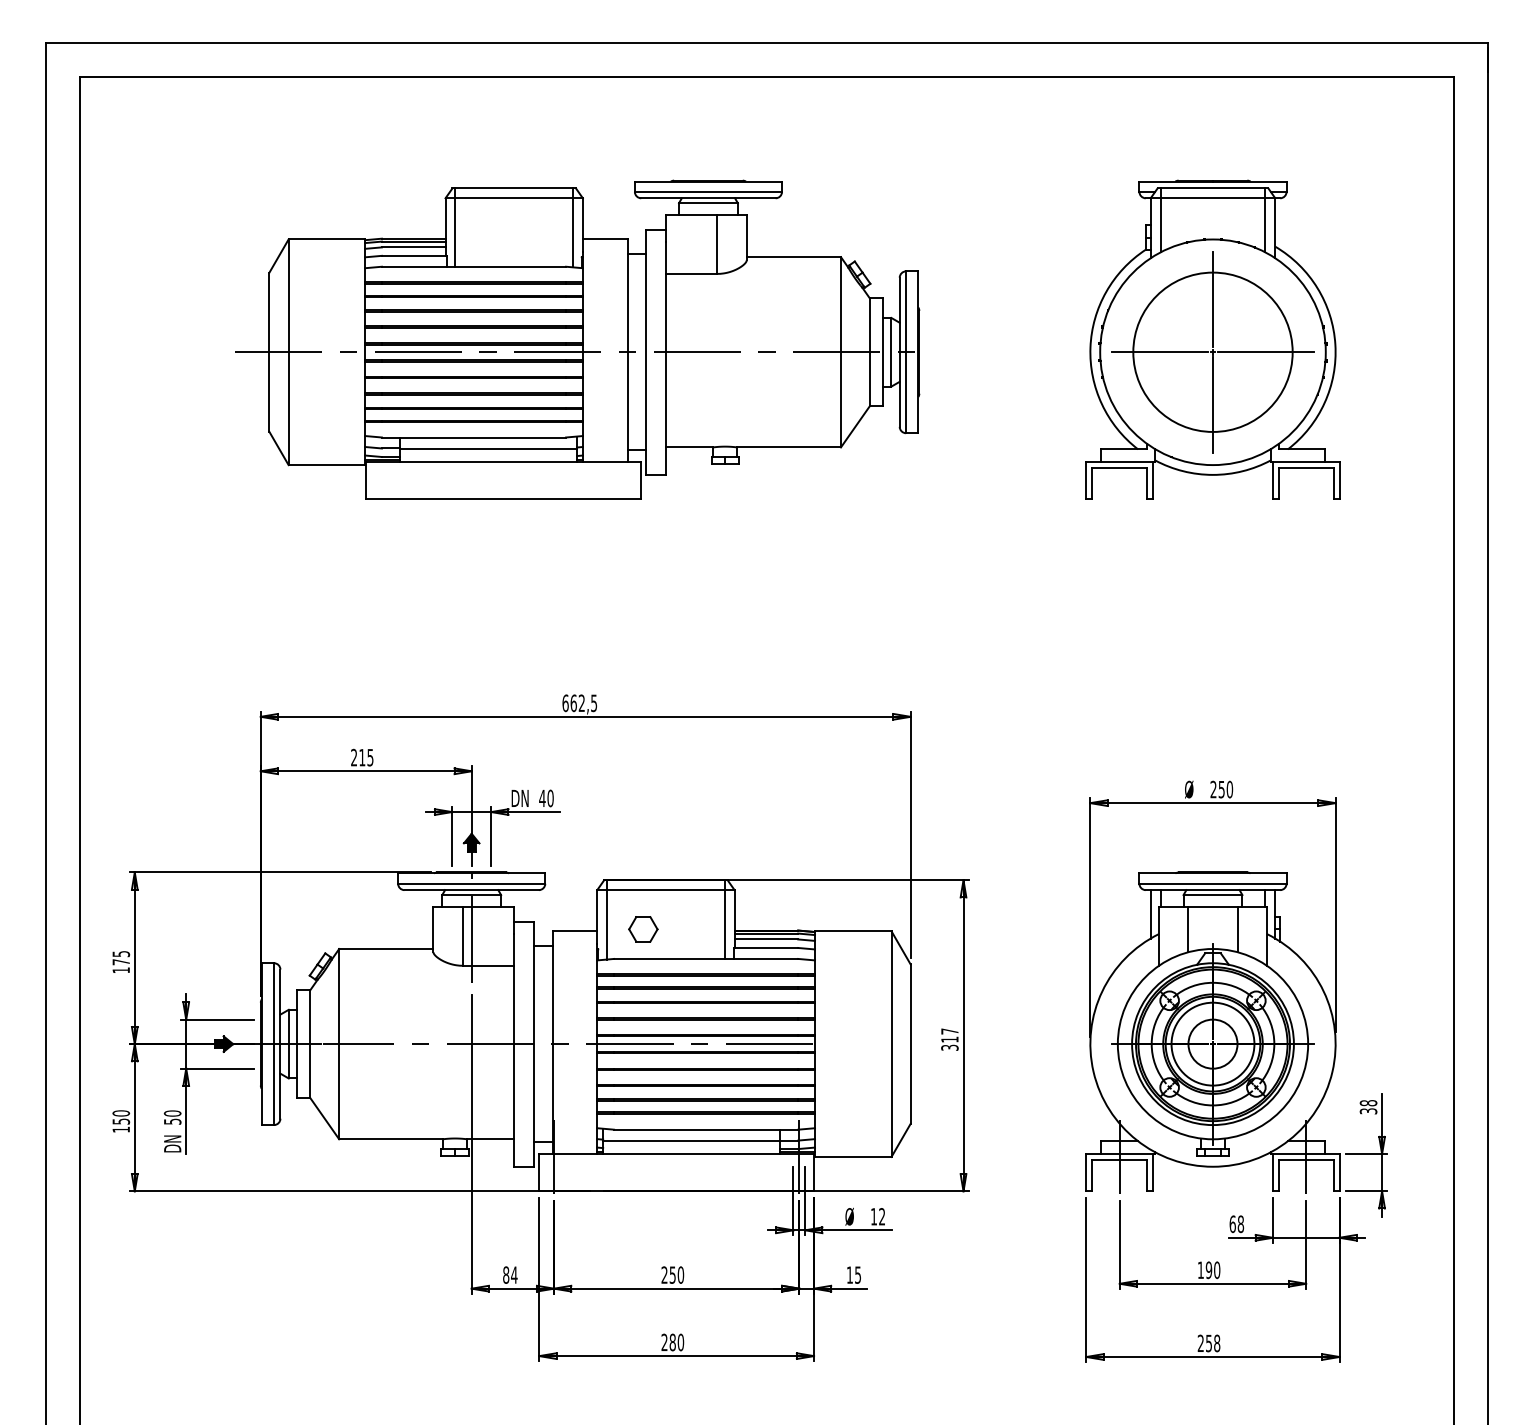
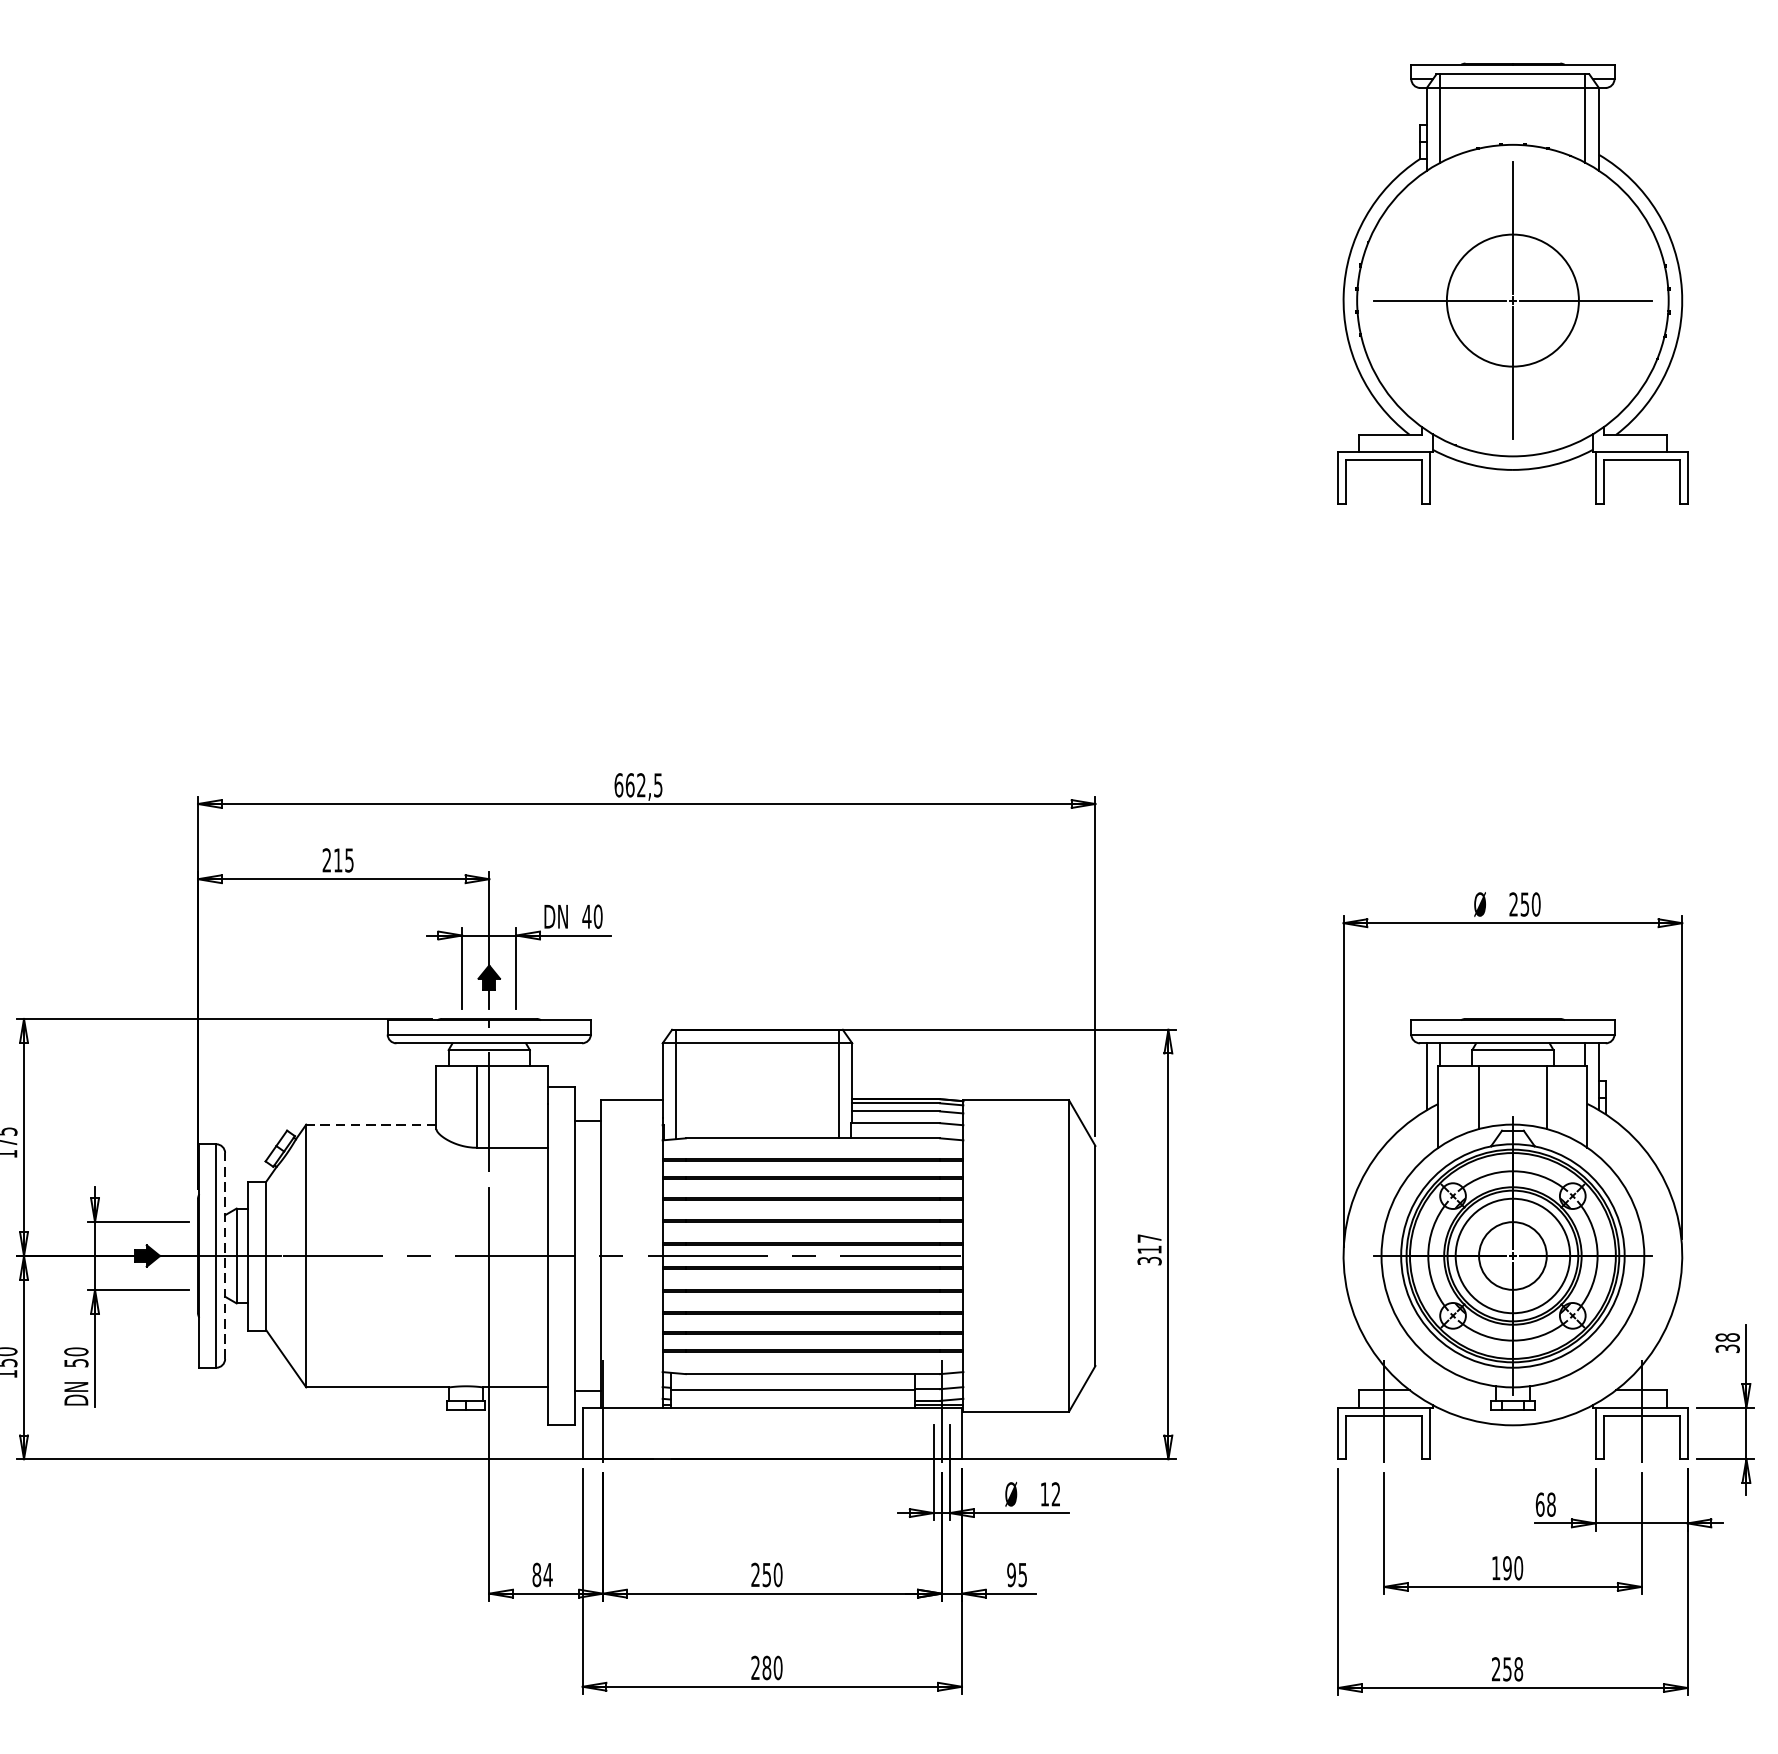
part: (577, 339) -> (635, 282), removed
circle: (1212, 351) -> (1512, 299), size x0.6
part: (643, 929) -> (726, 1097), removed
line: (385, 949) -> (370, 1125), solid -> dashed
line: (280, 1044) -> (225, 1256), solid -> dashed
text: (849, 1274) -> (1010, 1574), 15 -> 95

